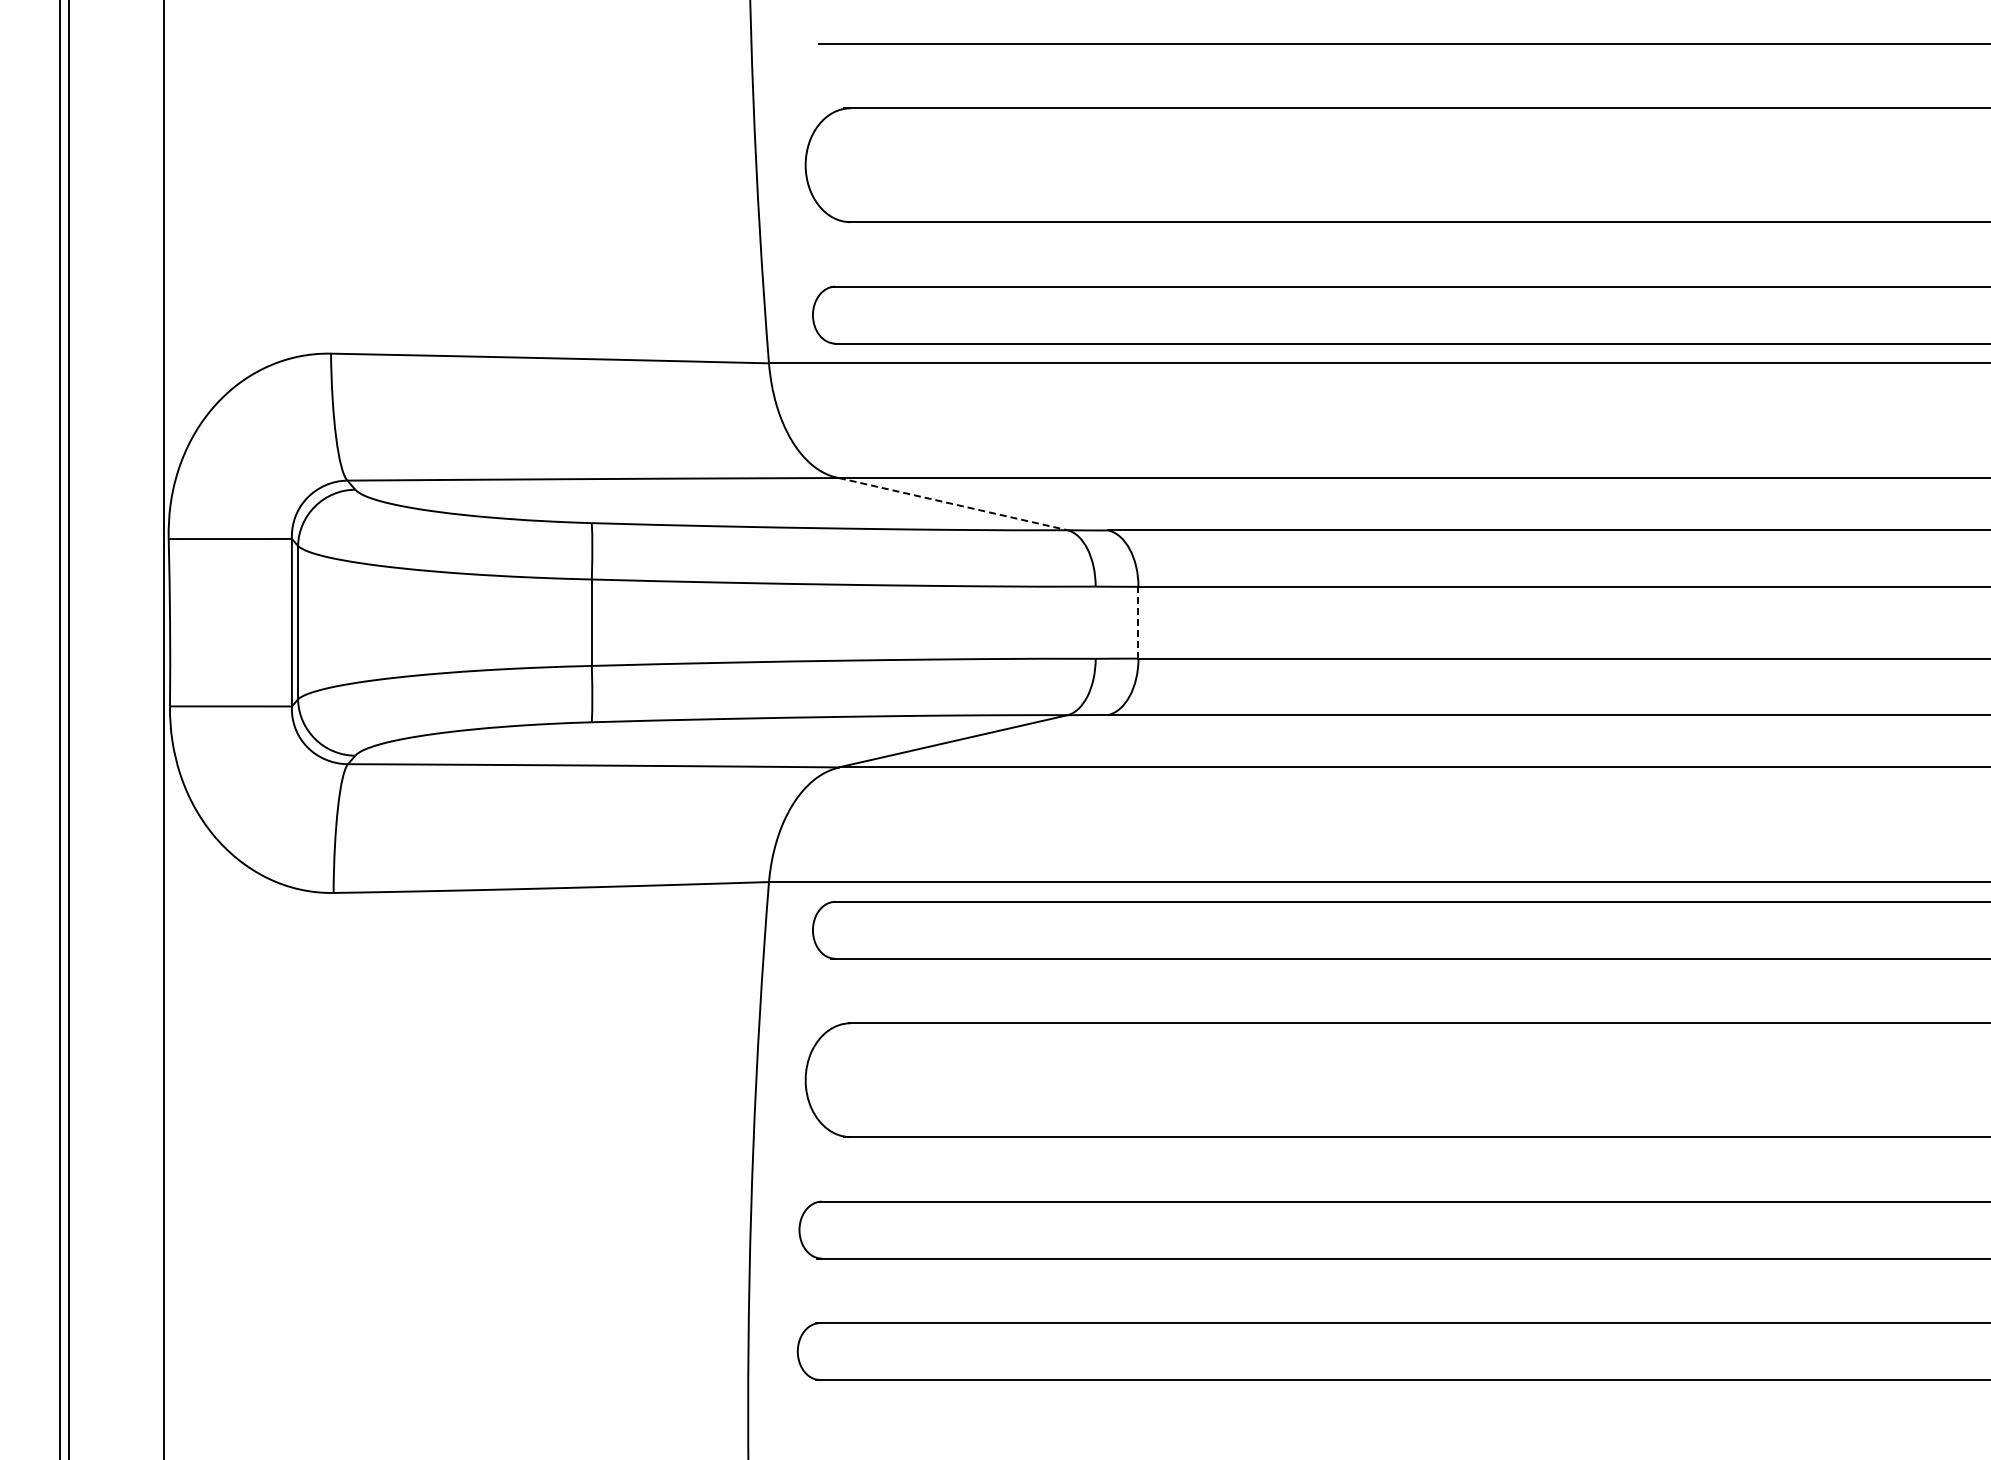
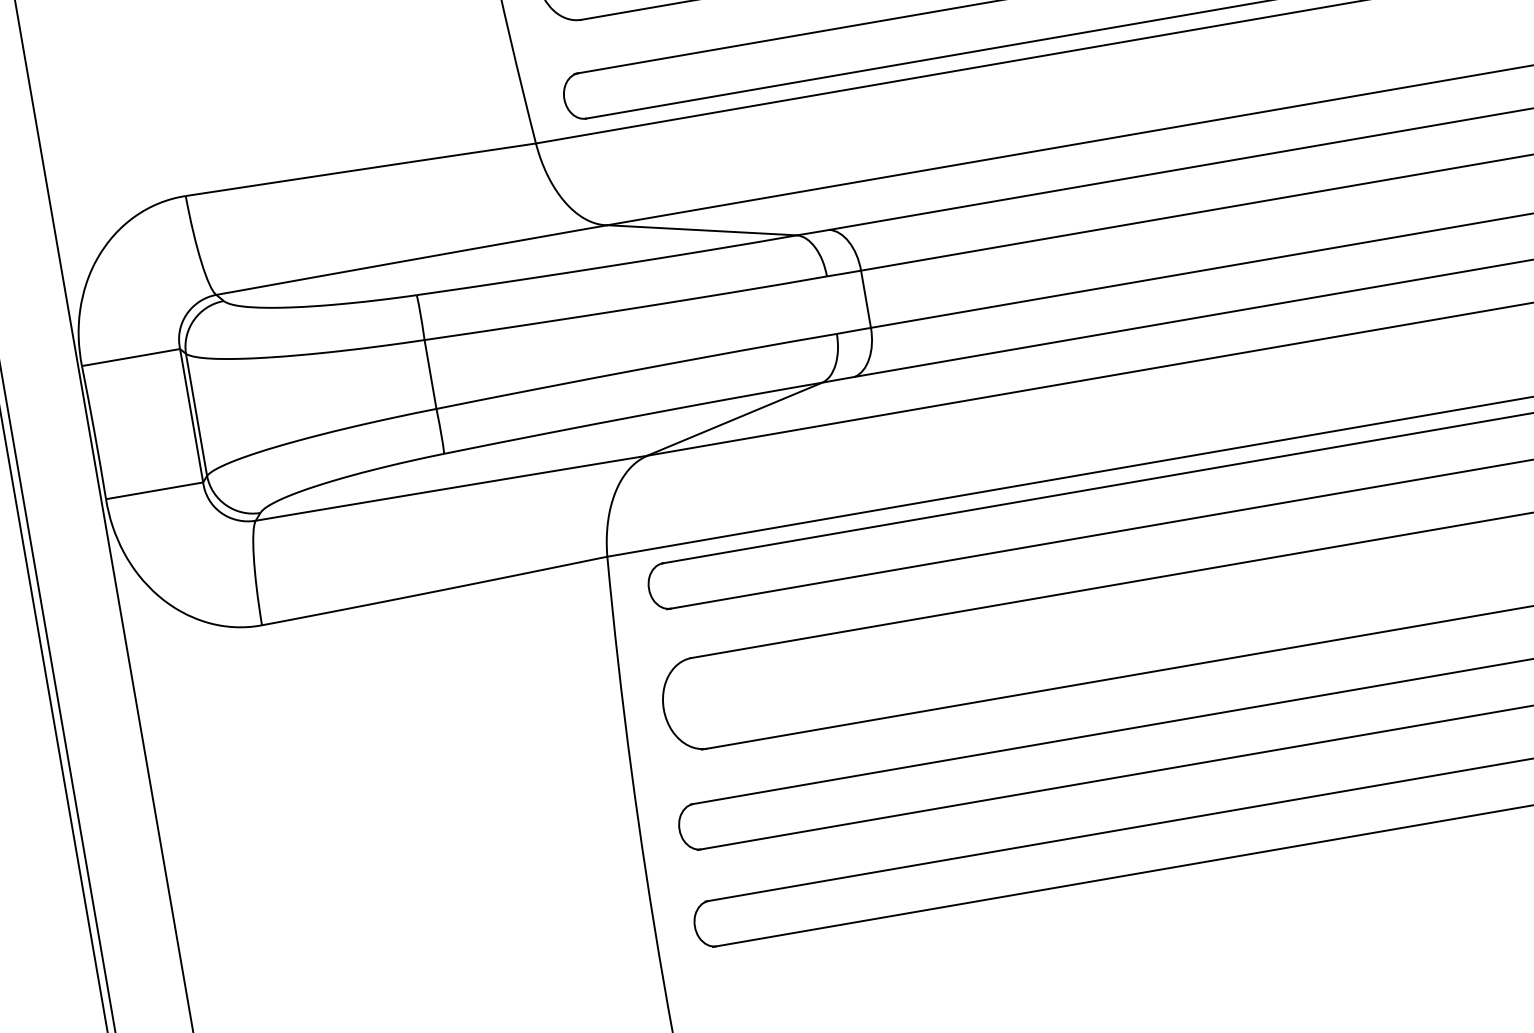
line: (953, 504) -> (702, 230), dashed -> solid
line: (1138, 622) -> (865, 299), dashed -> solid

